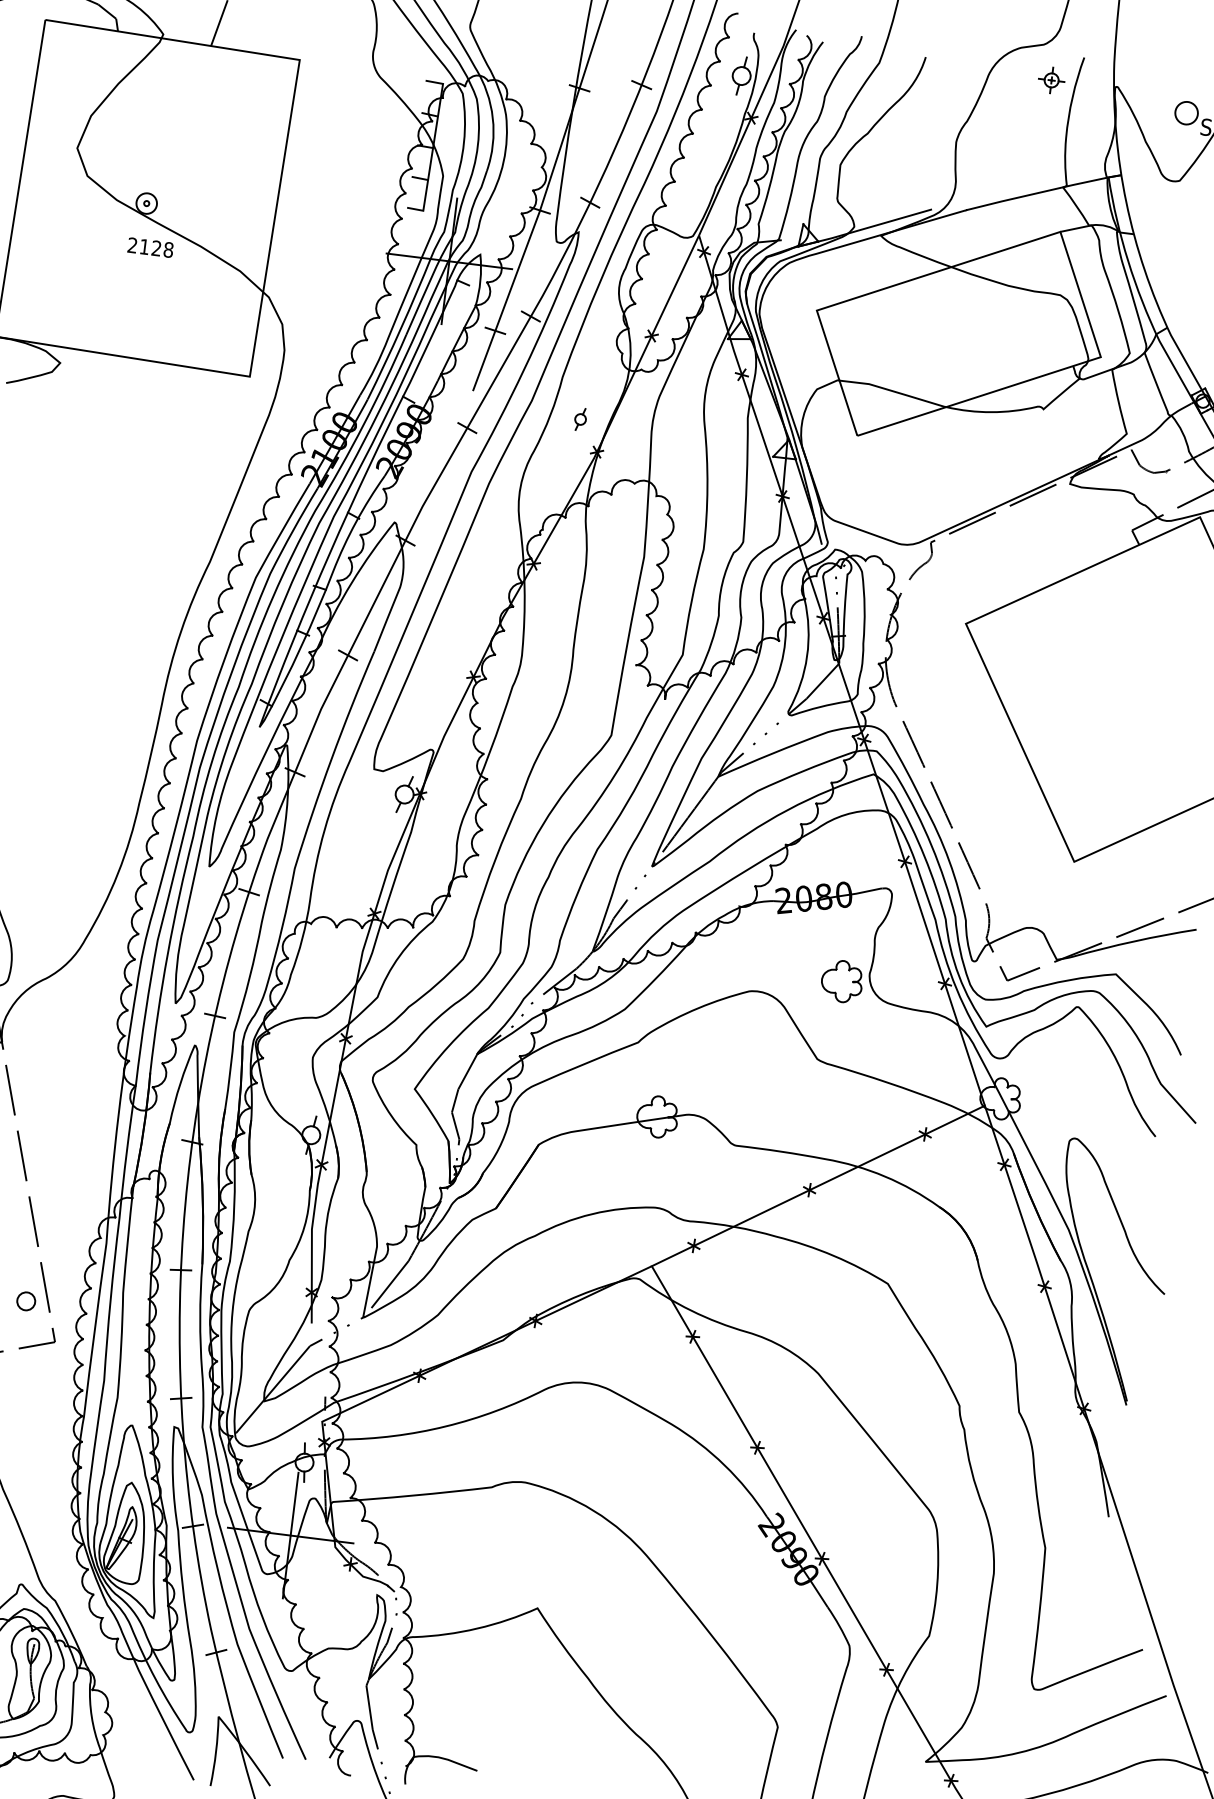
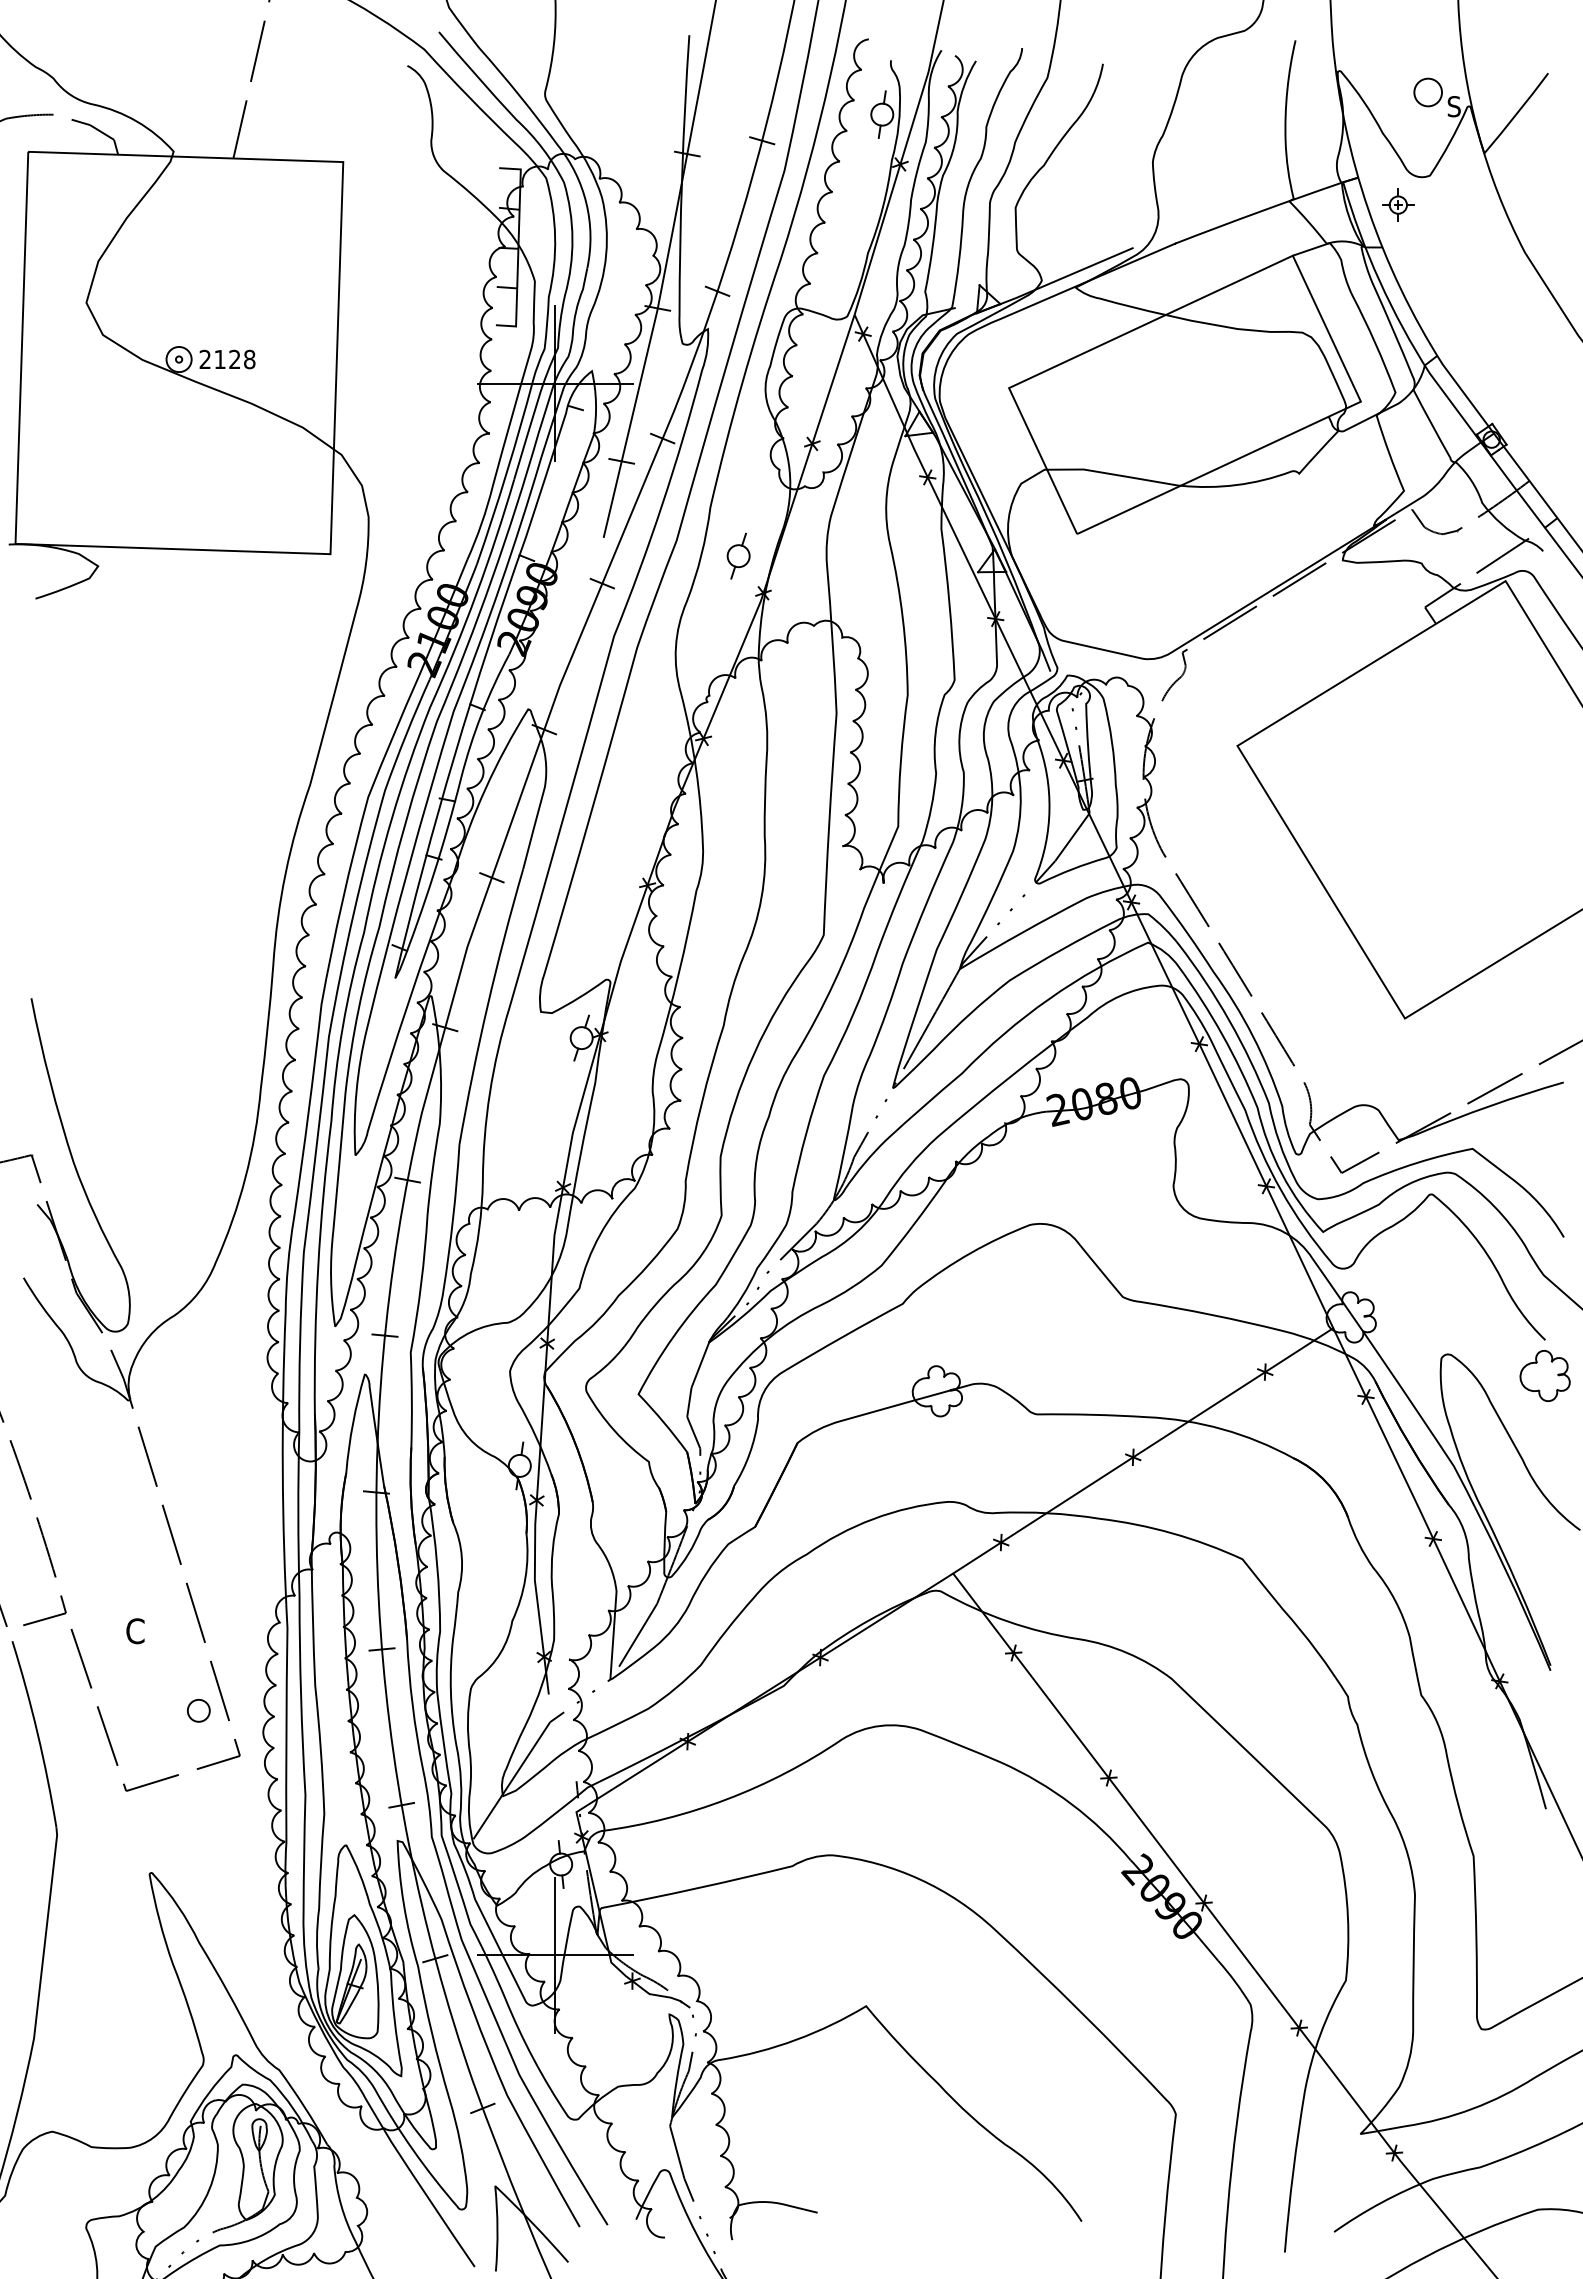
part: (1051, 79) -> (1398, 204), moved
text: (150, 247) -> (227, 359), moved
part: (580, 419) -> (738, 555), size x1.67
part: (841, 981) -> (1544, 1376), moved

